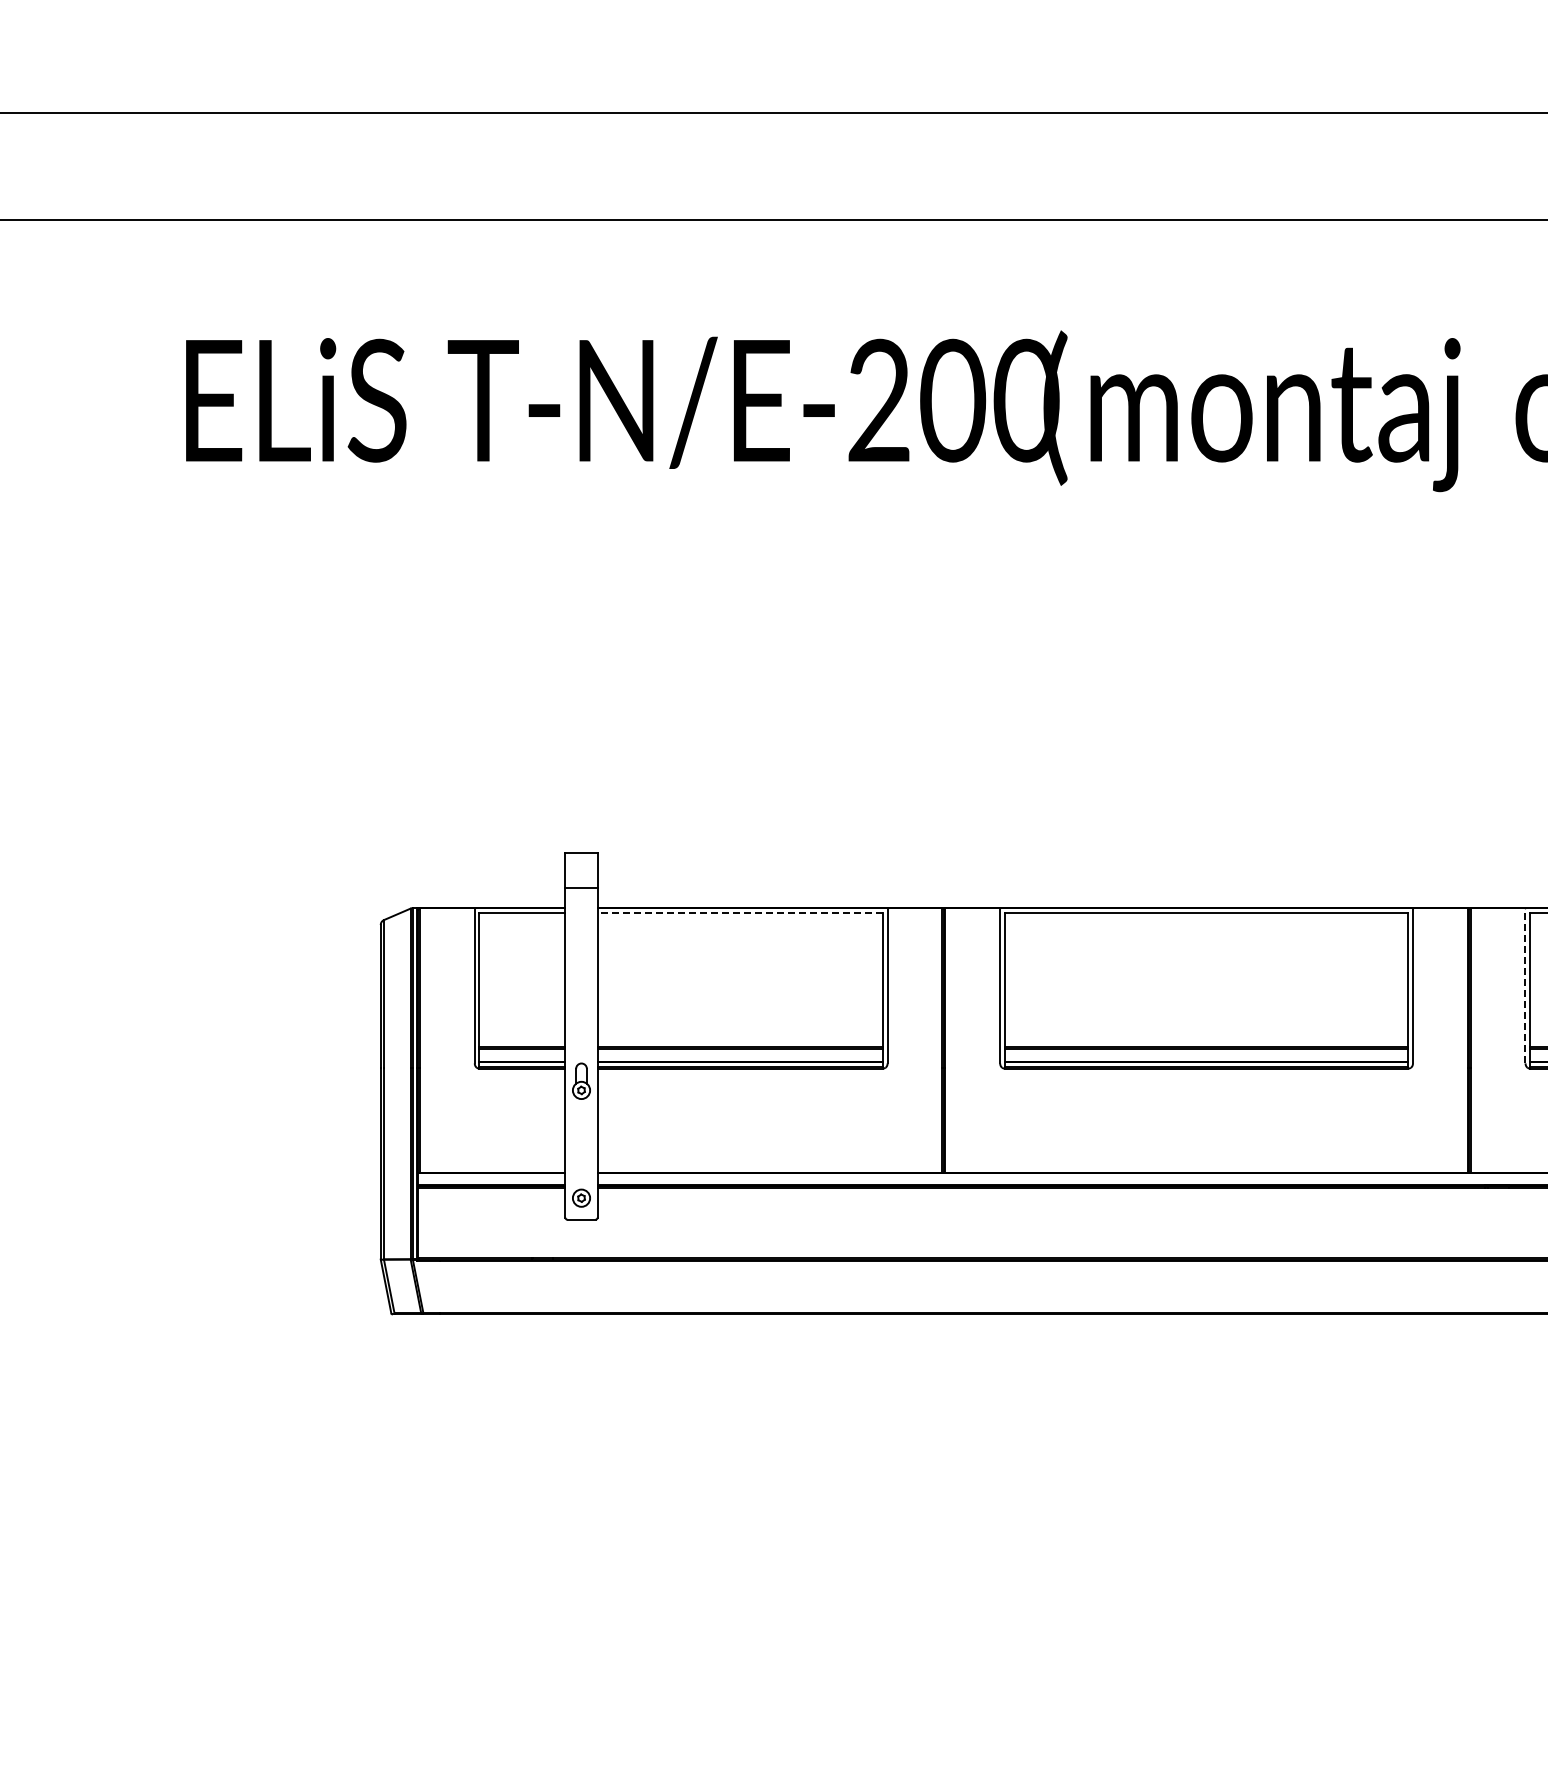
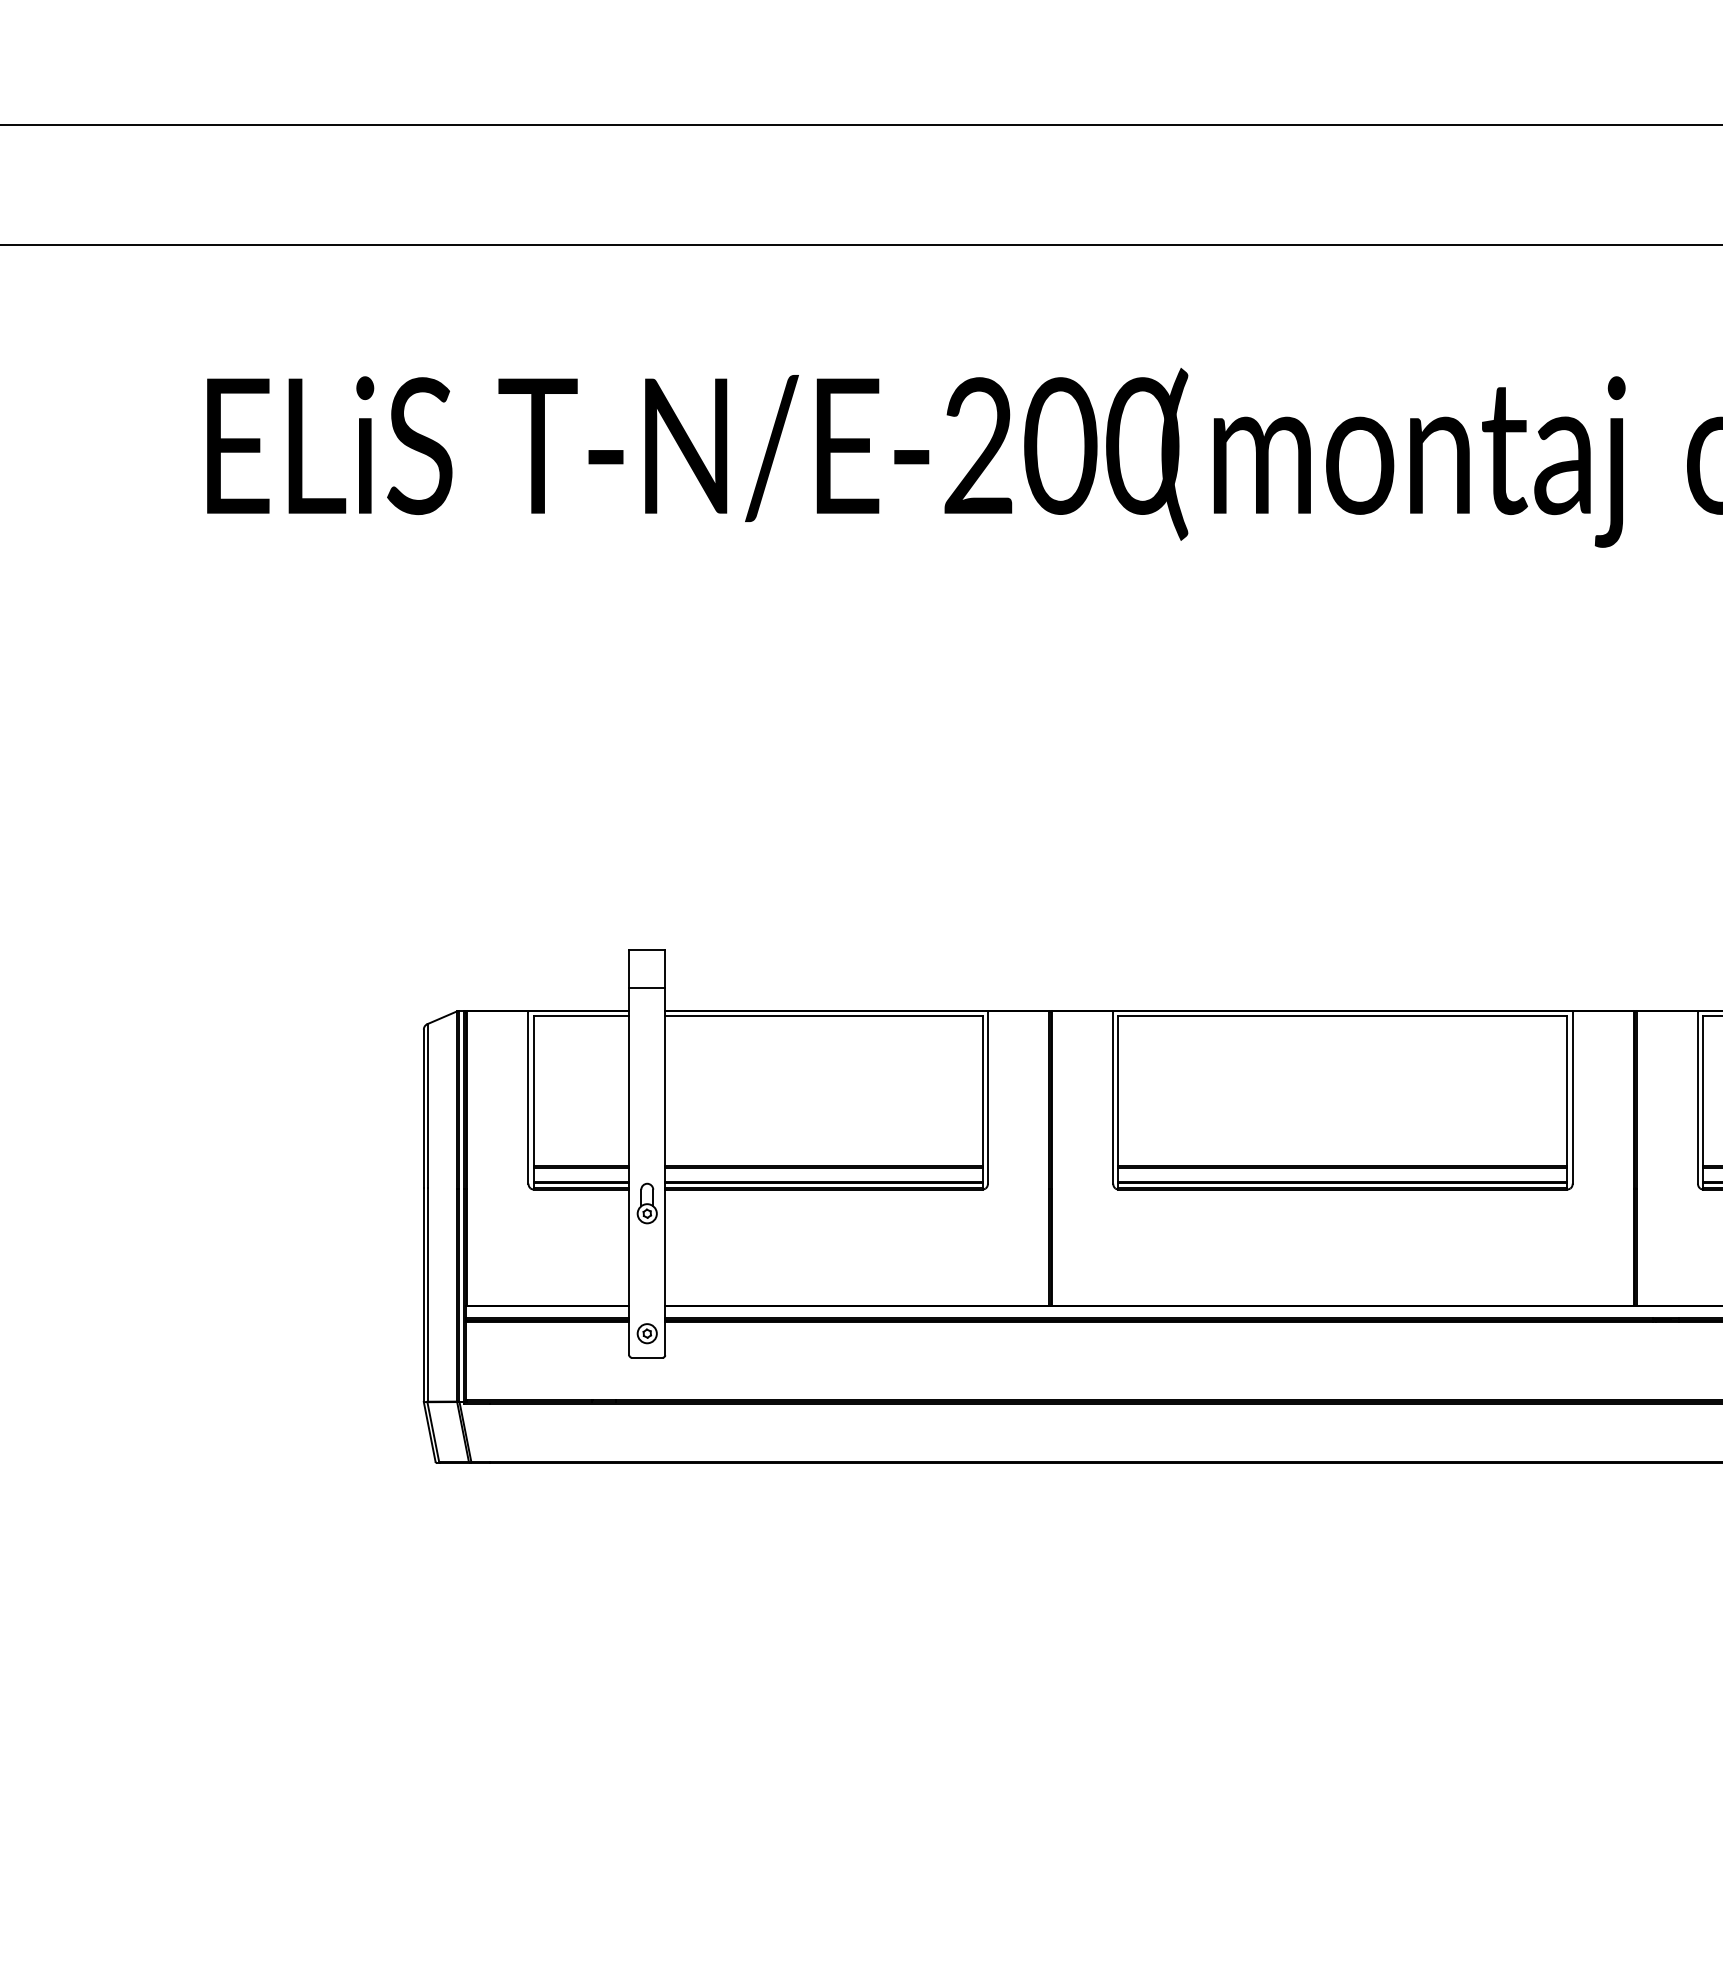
line: (740, 912) -> (824, 1015), dashed -> solid
line: (1525, 985) -> (1697, 1096), dashed -> solid

